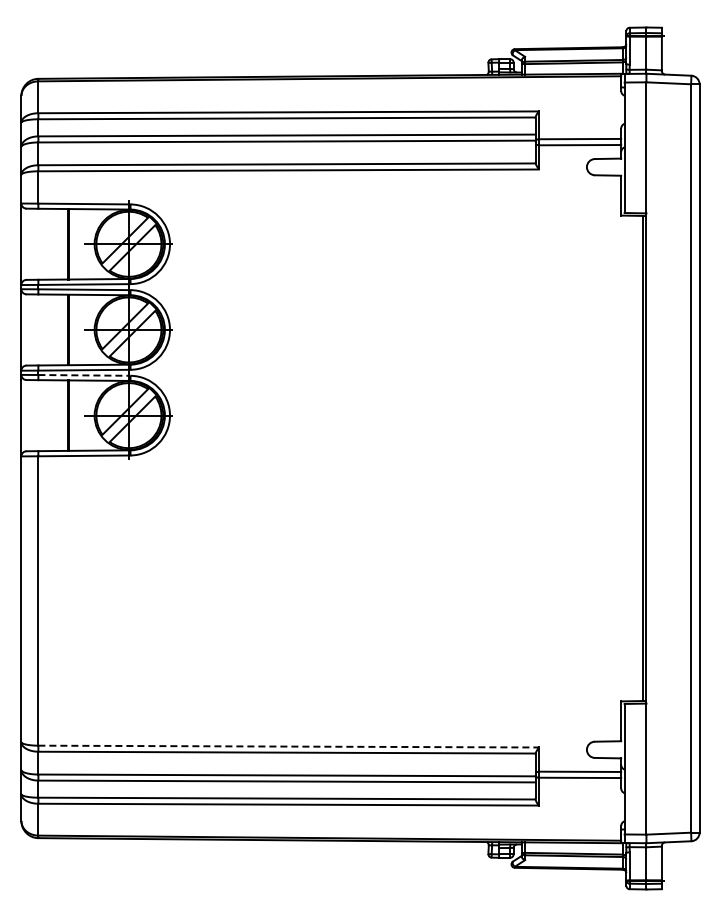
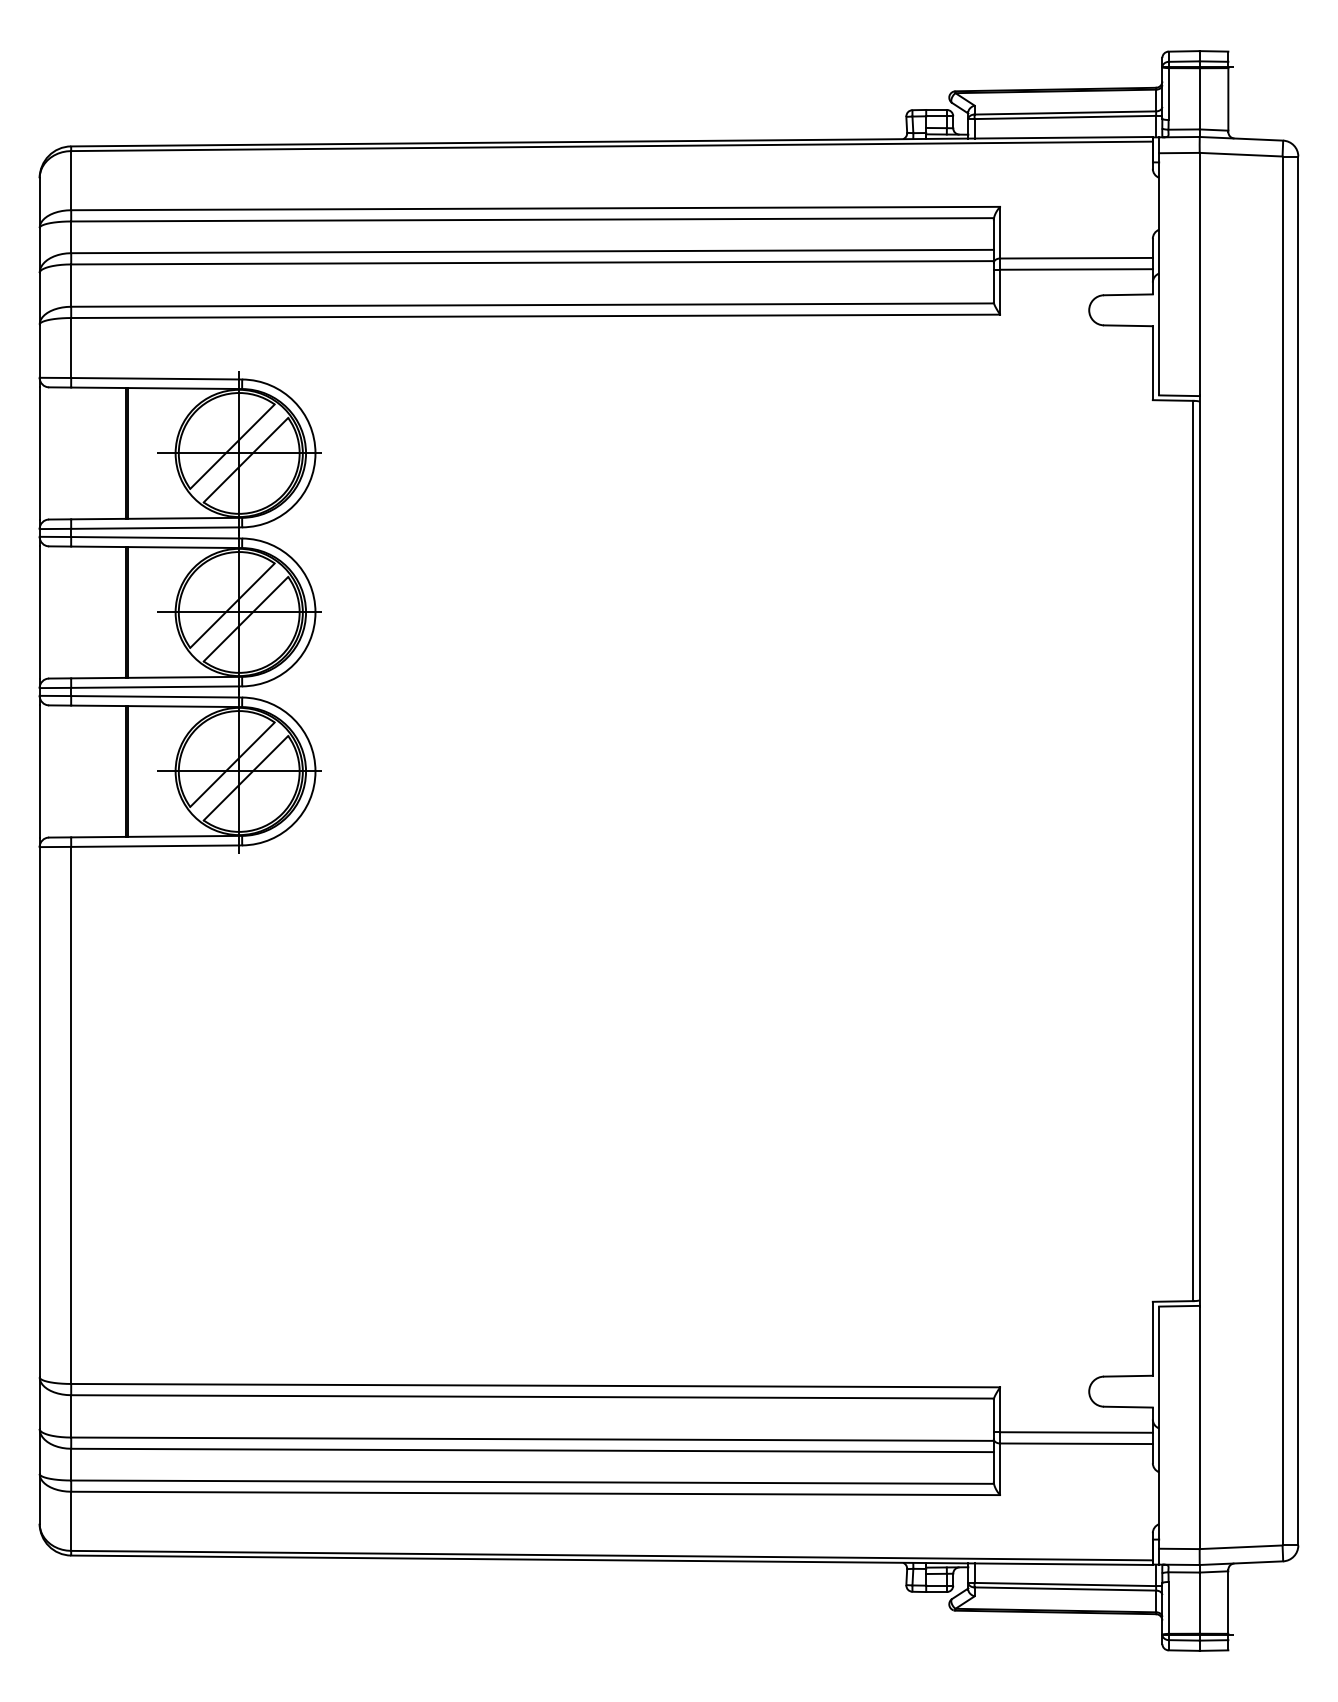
line: (84, 375) -> (156, 696), dashed -> solid
line: (289, 746) -> (537, 1385), dashed -> solid

